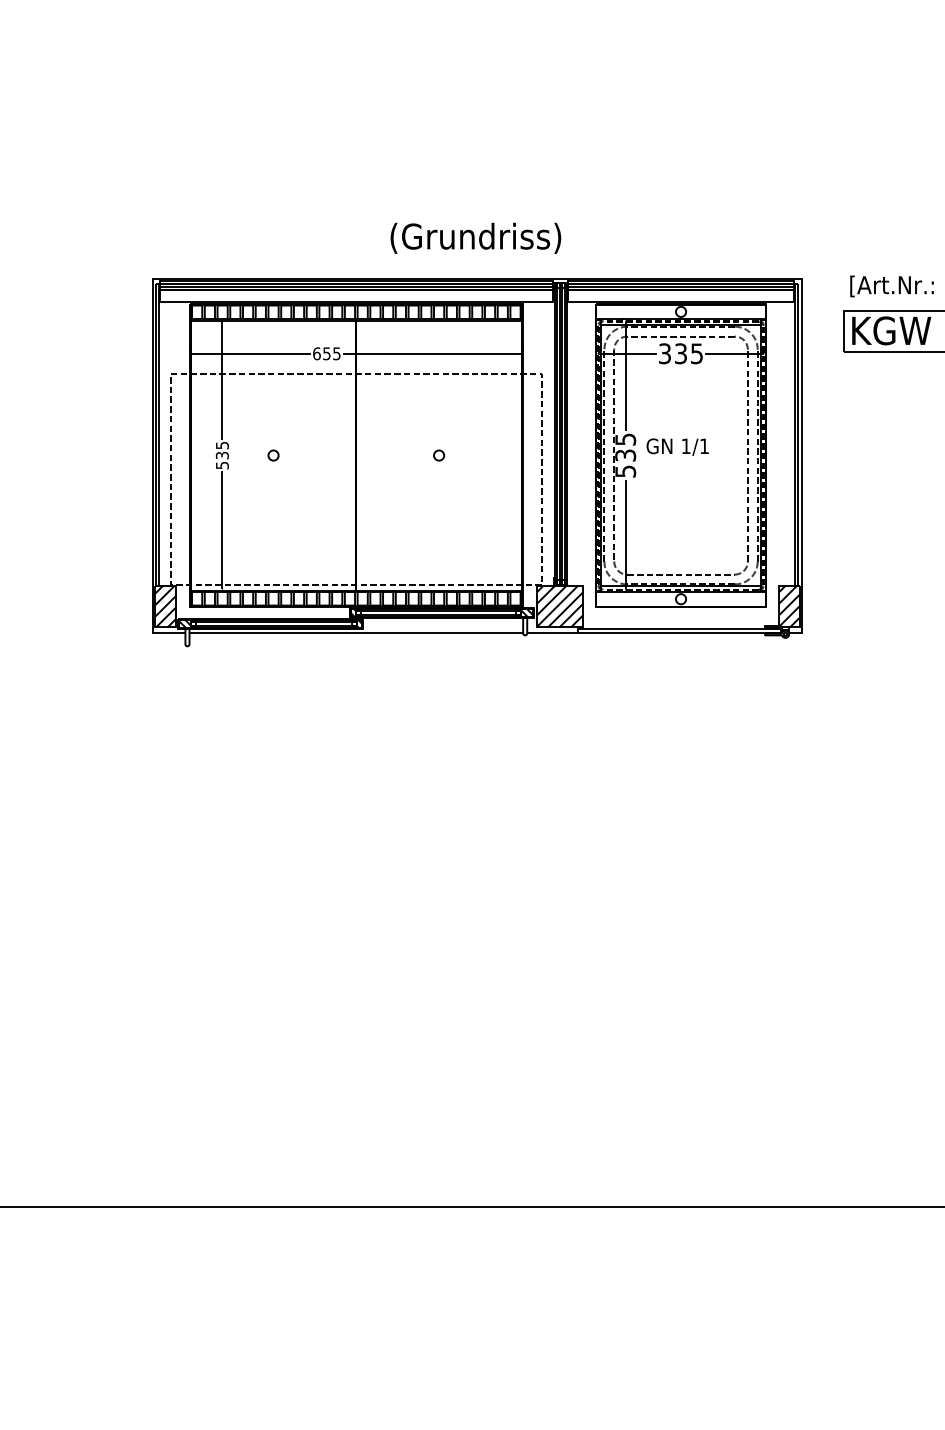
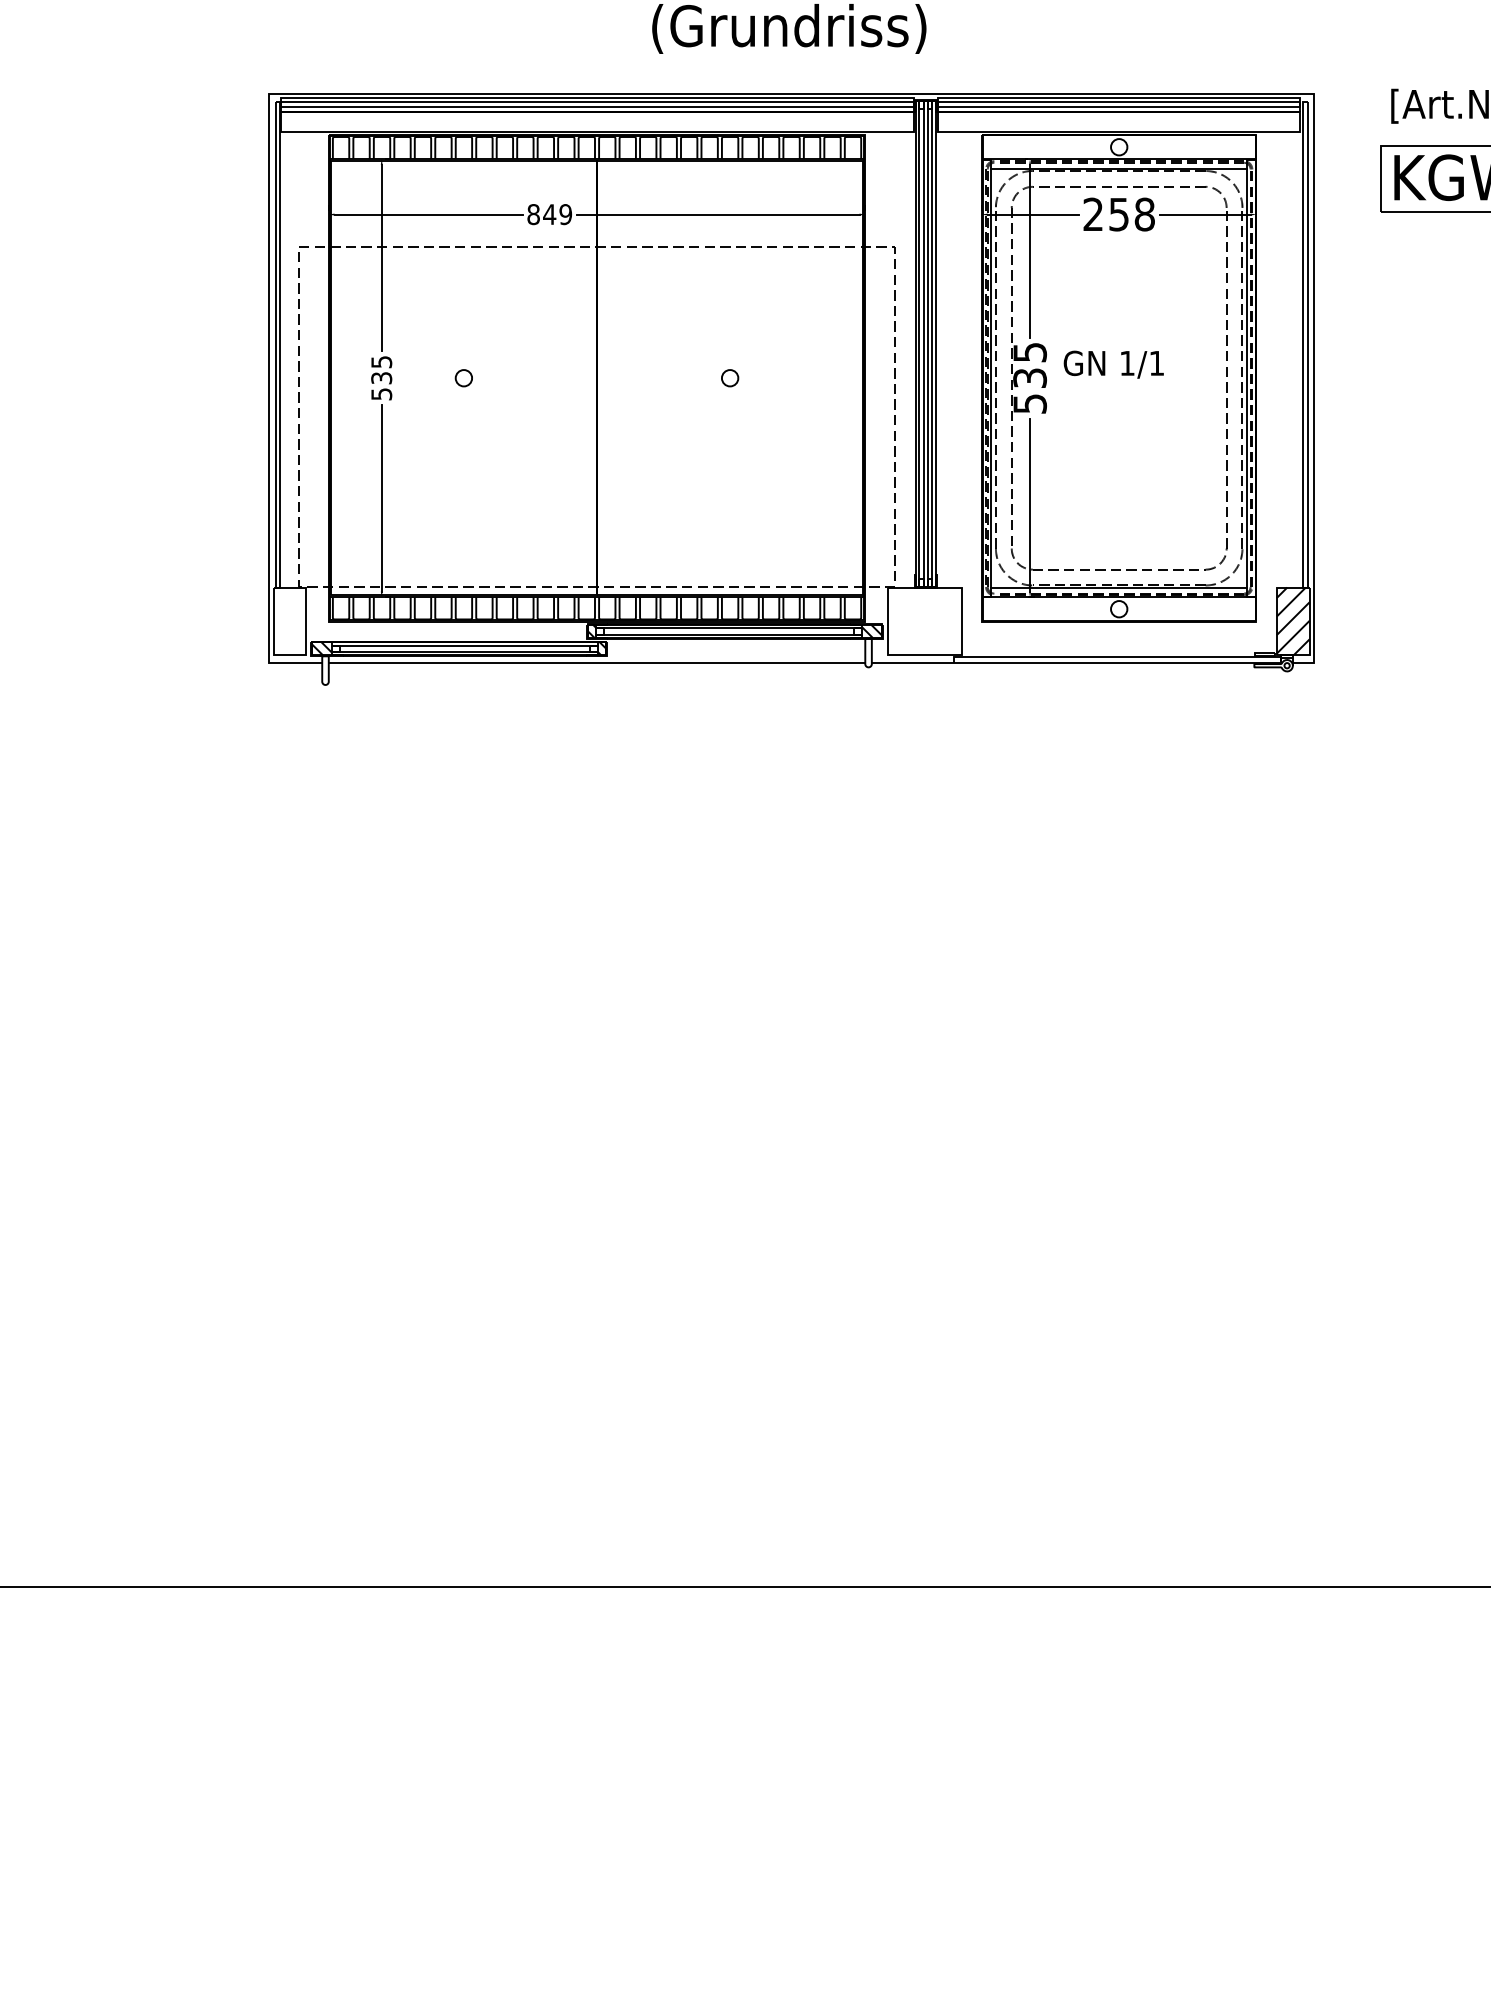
text: (326, 353) -> (549, 214), 655 -> 849
text: (681, 353) -> (1119, 214), 335 -> 258
hatch: (165, 606) -> (290, 620), removed
hatch: (560, 606) -> (925, 620), removed

